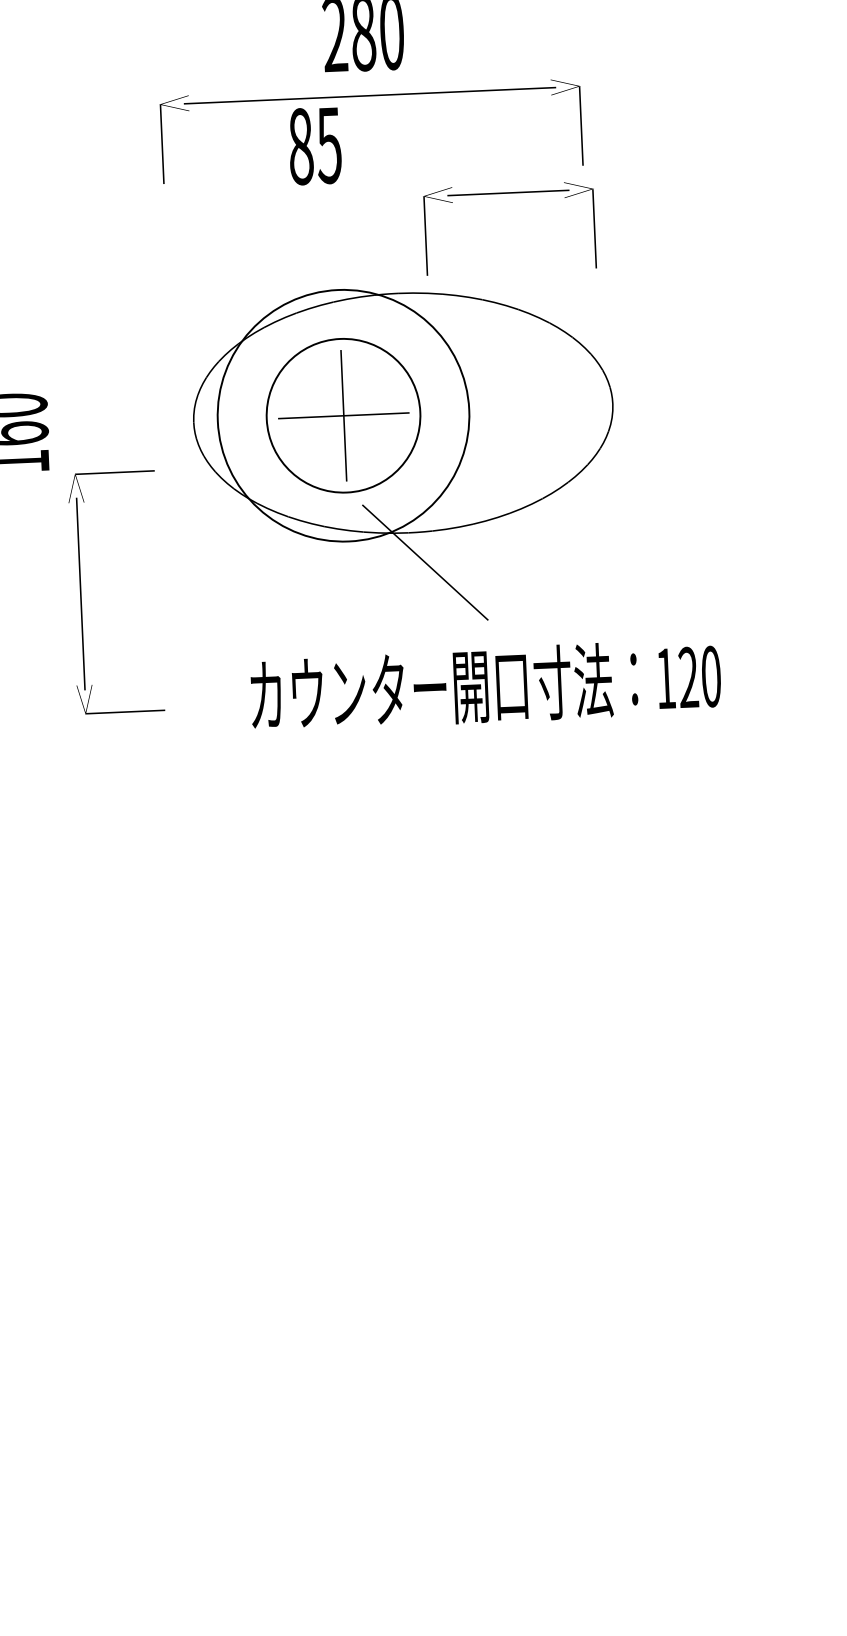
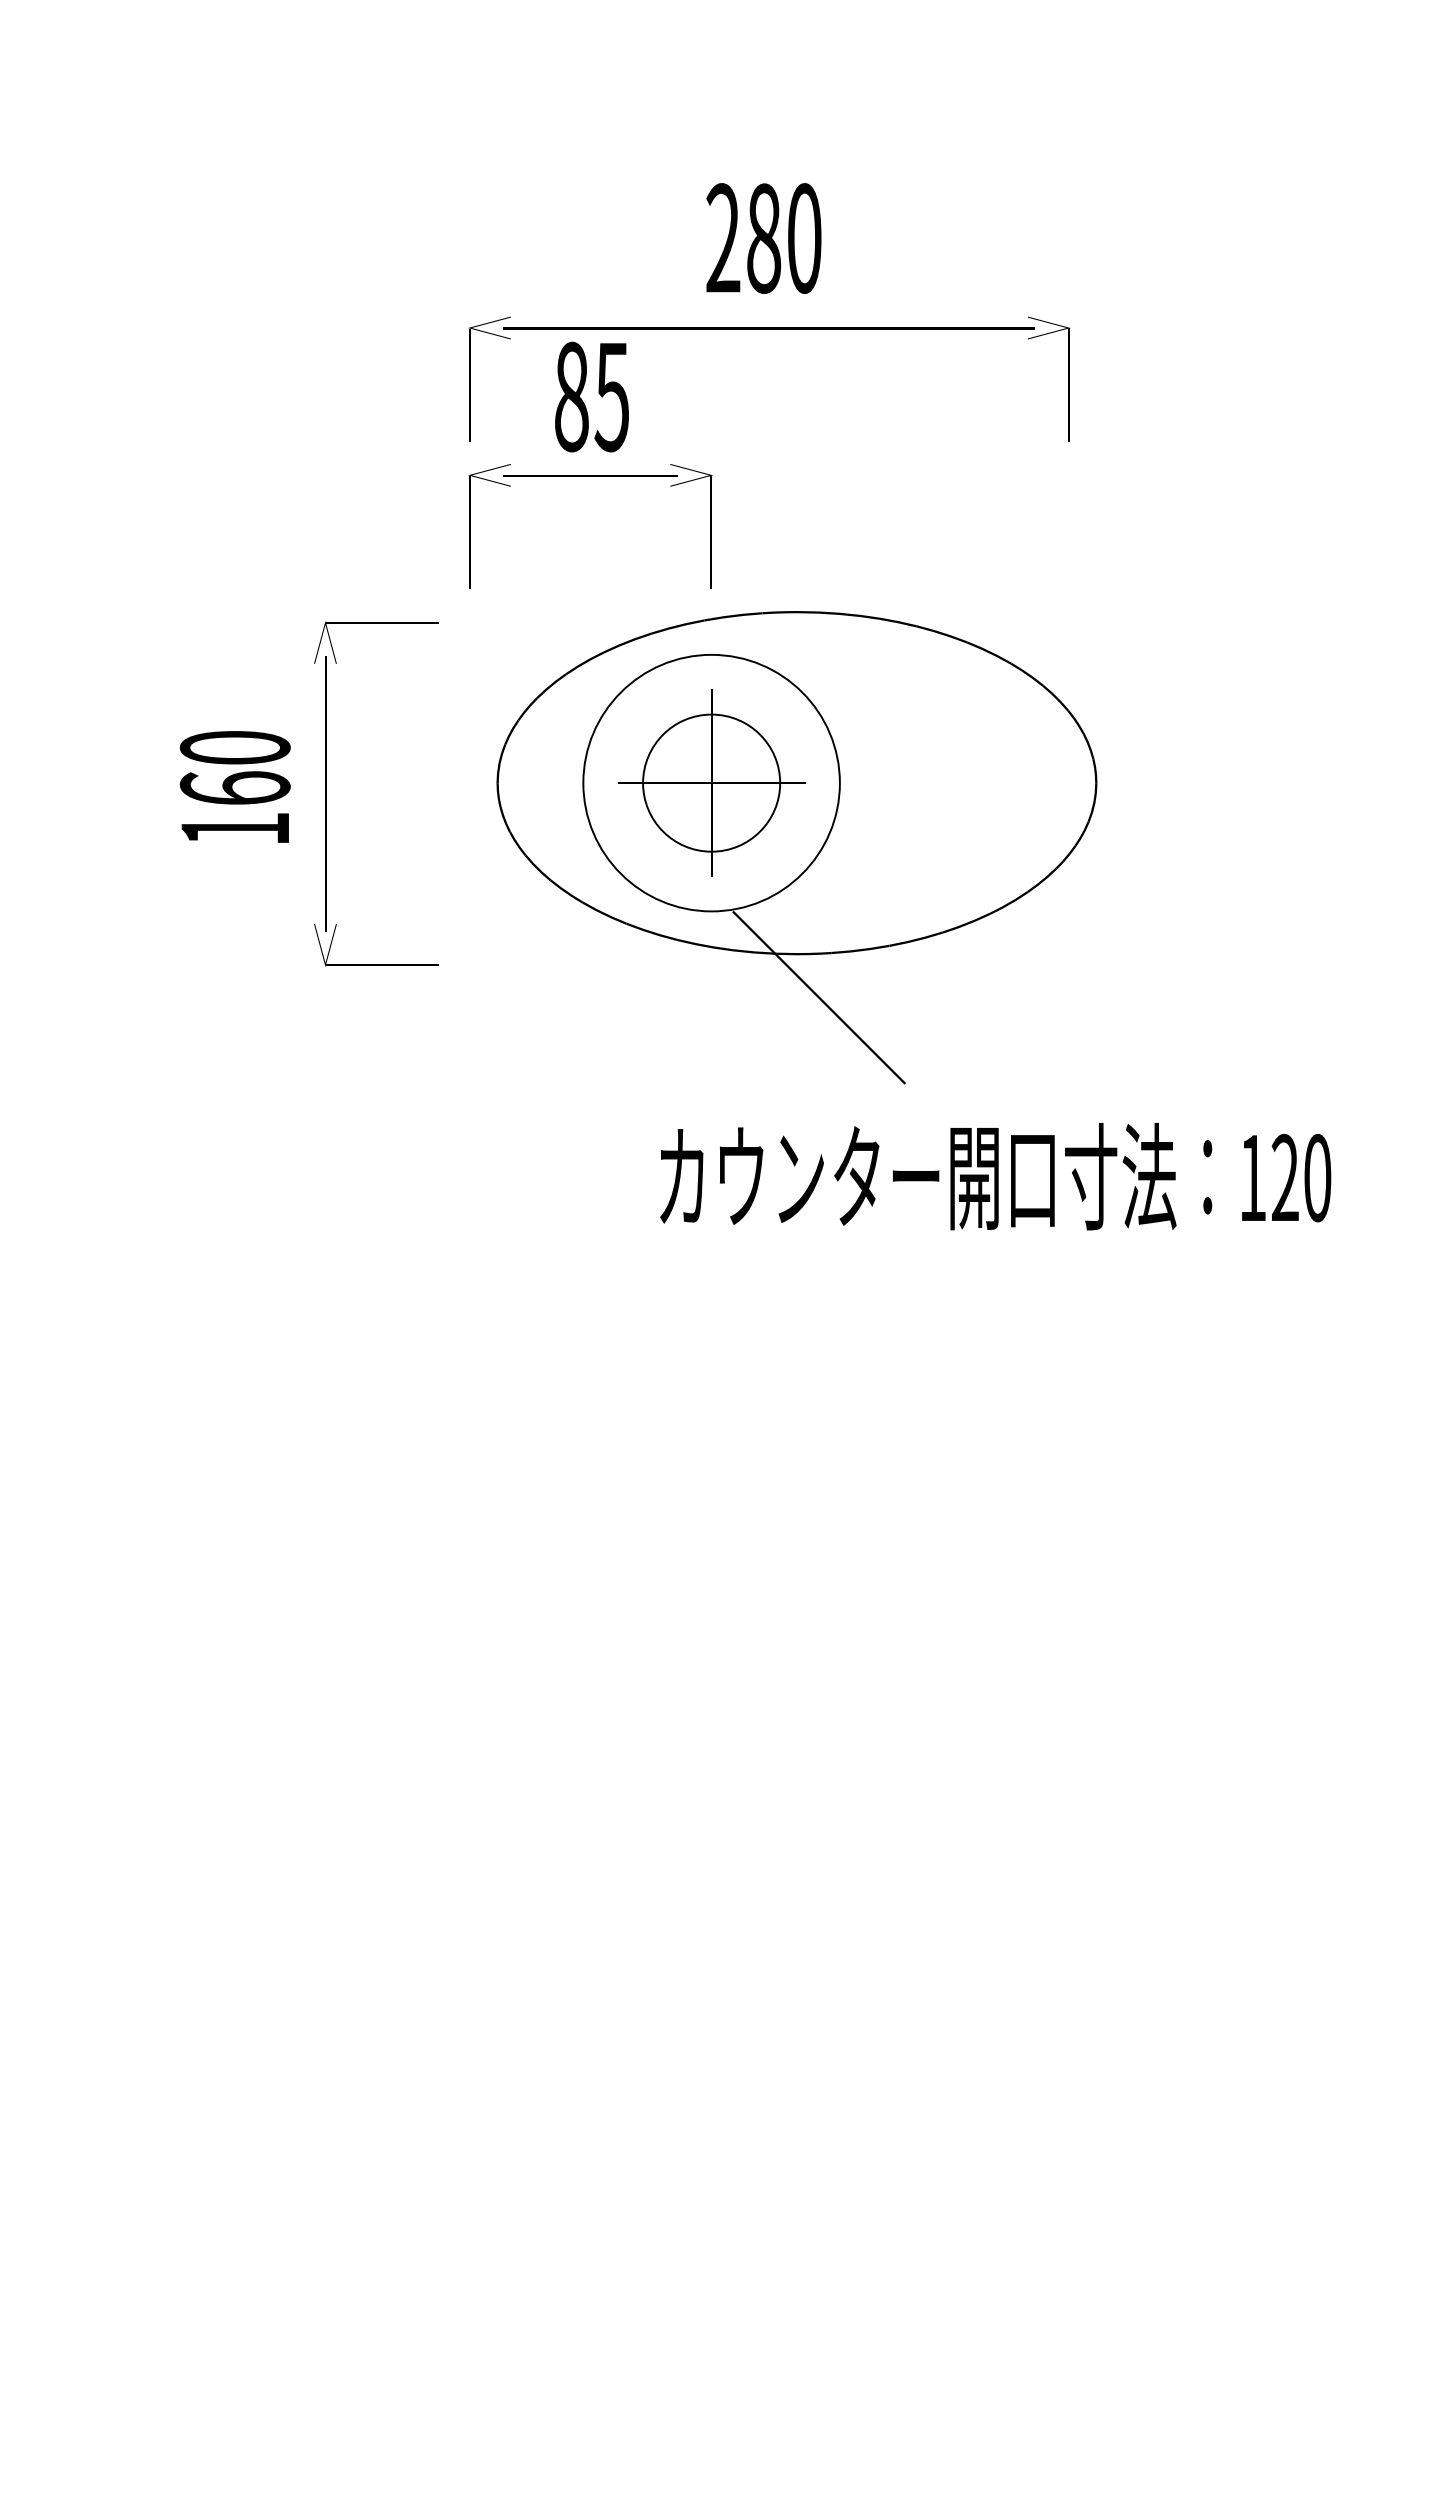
text: (314, 145) -> (591, 396), moved
part: (508, 193) -> (590, 476), moved
circle: (343, 415) -> (711, 782), size x0.62
circle: (343, 415) -> (711, 782), size x0.71
part: (81, 593) -> (326, 793), moved
text: (485, 685) -> (995, 1176), moved

